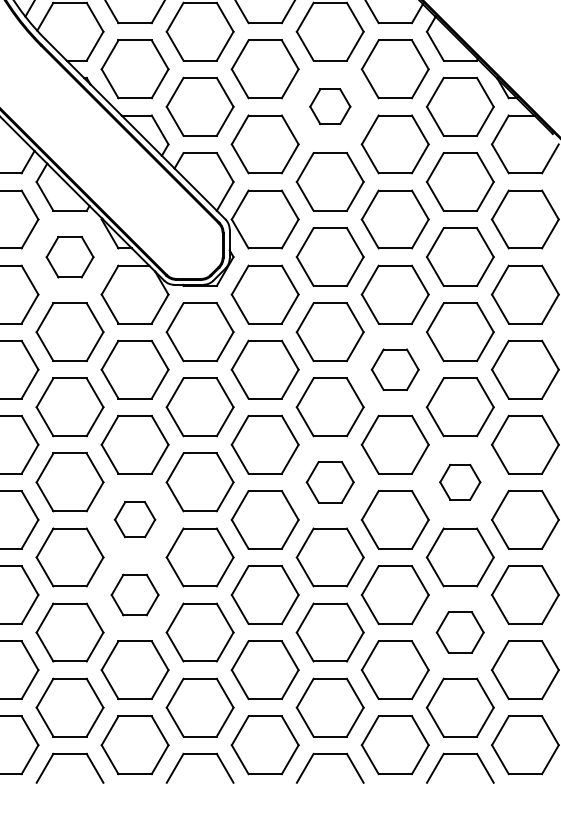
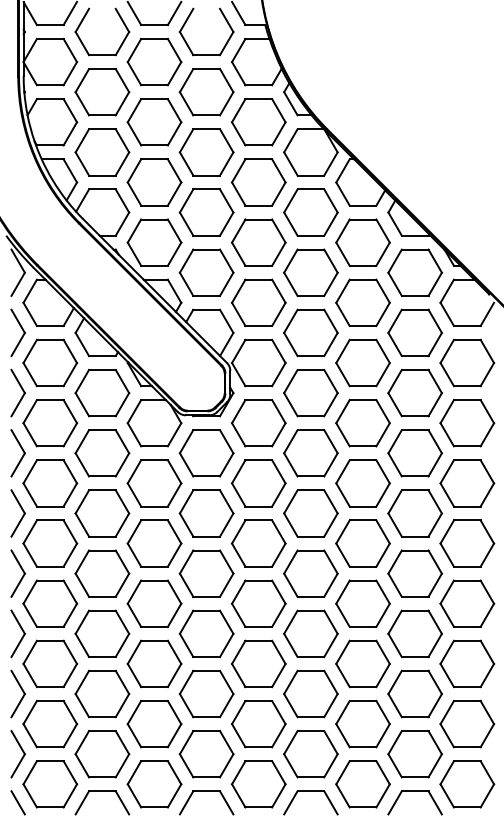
part: (329, 106) -> (310, 272), size x1.67
part: (70, 257) -> (102, 393), size x1.43
part: (394, 369) -> (362, 483), size x1.43
part: (329, 482) -> (310, 573), size x1.43
part: (459, 482) -> (414, 573), size x1.67
part: (135, 519) -> (154, 603), size x1.67
part: (135, 594) -> (154, 663), size x1.43
part: (459, 631) -> (414, 693), size x1.43

